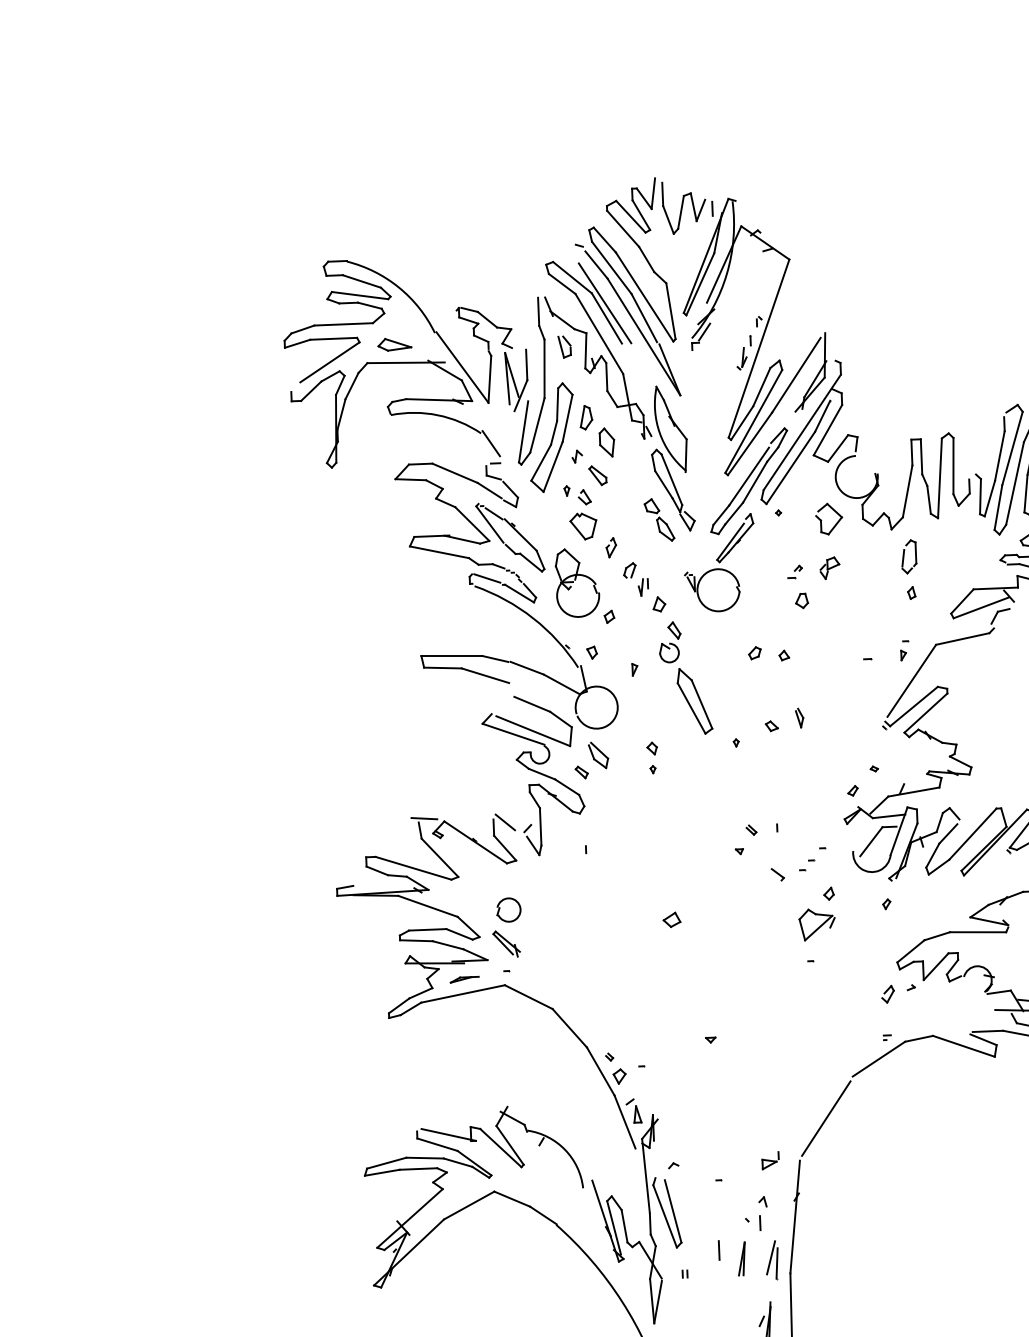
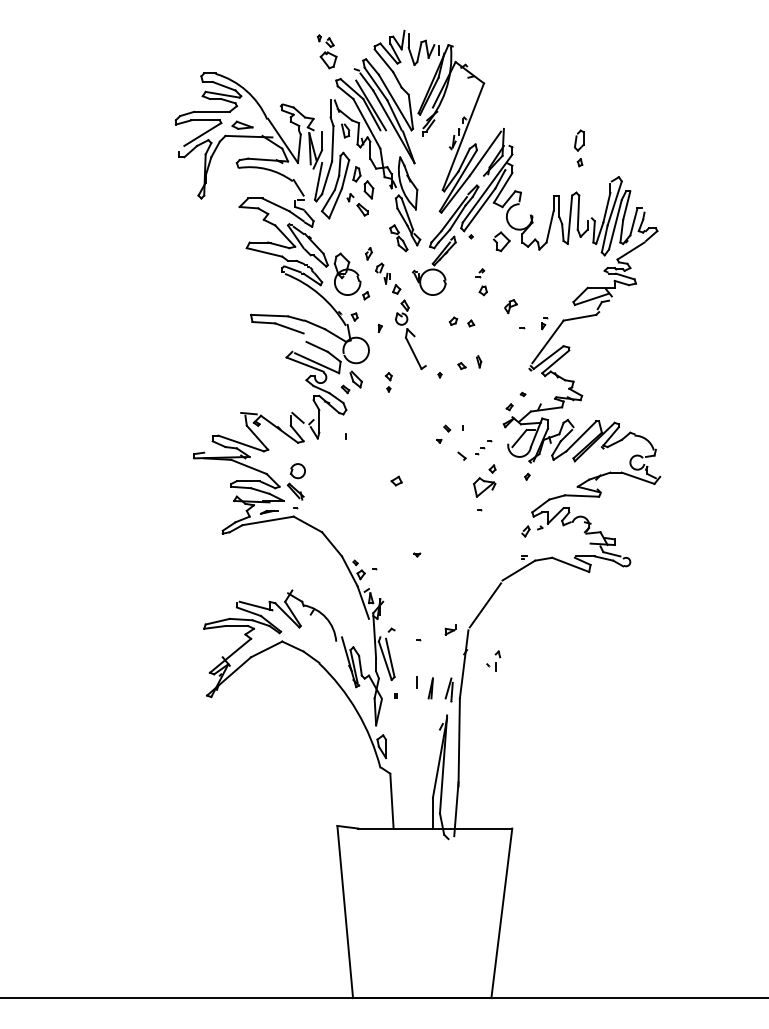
part: (579, 512) -> (326, 51), moved
part: (828, 568) -> (510, 306), moved
part: (909, 569) -> (579, 148), moved
line: (700, 705) -> (419, 351), removed
part: (755, 1212) -> (493, 660), moved

